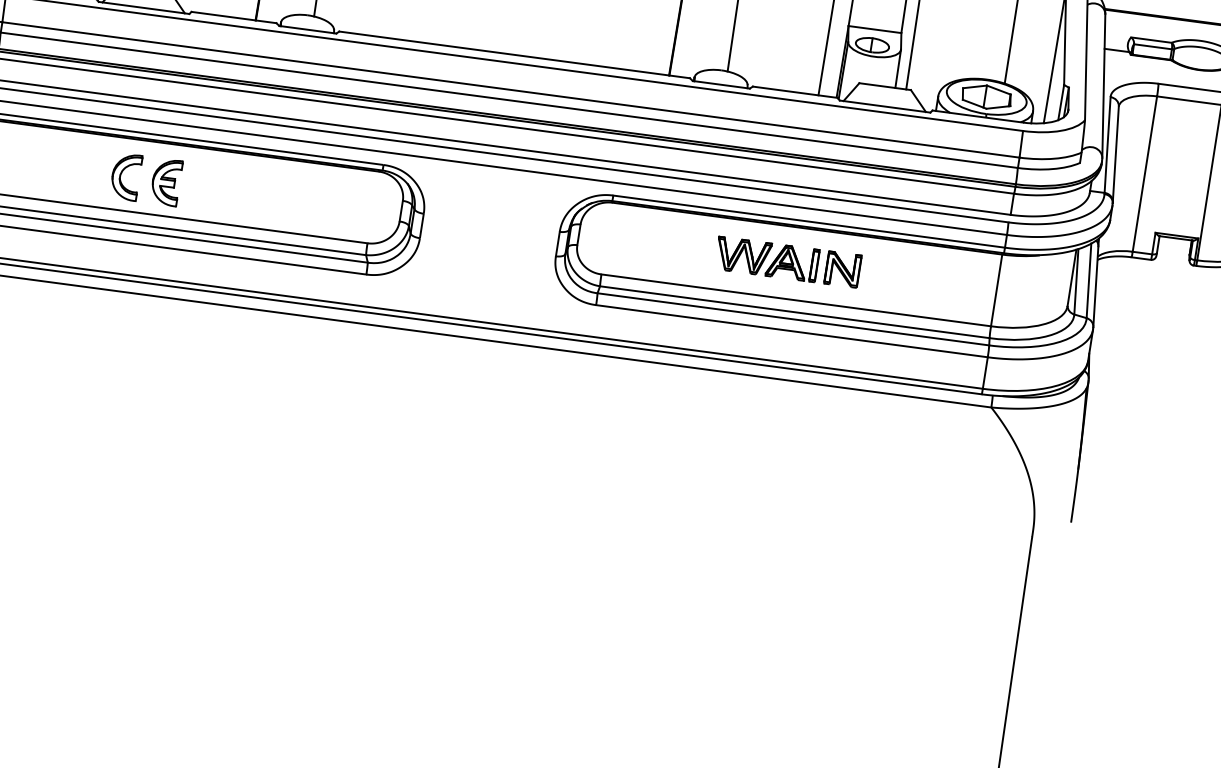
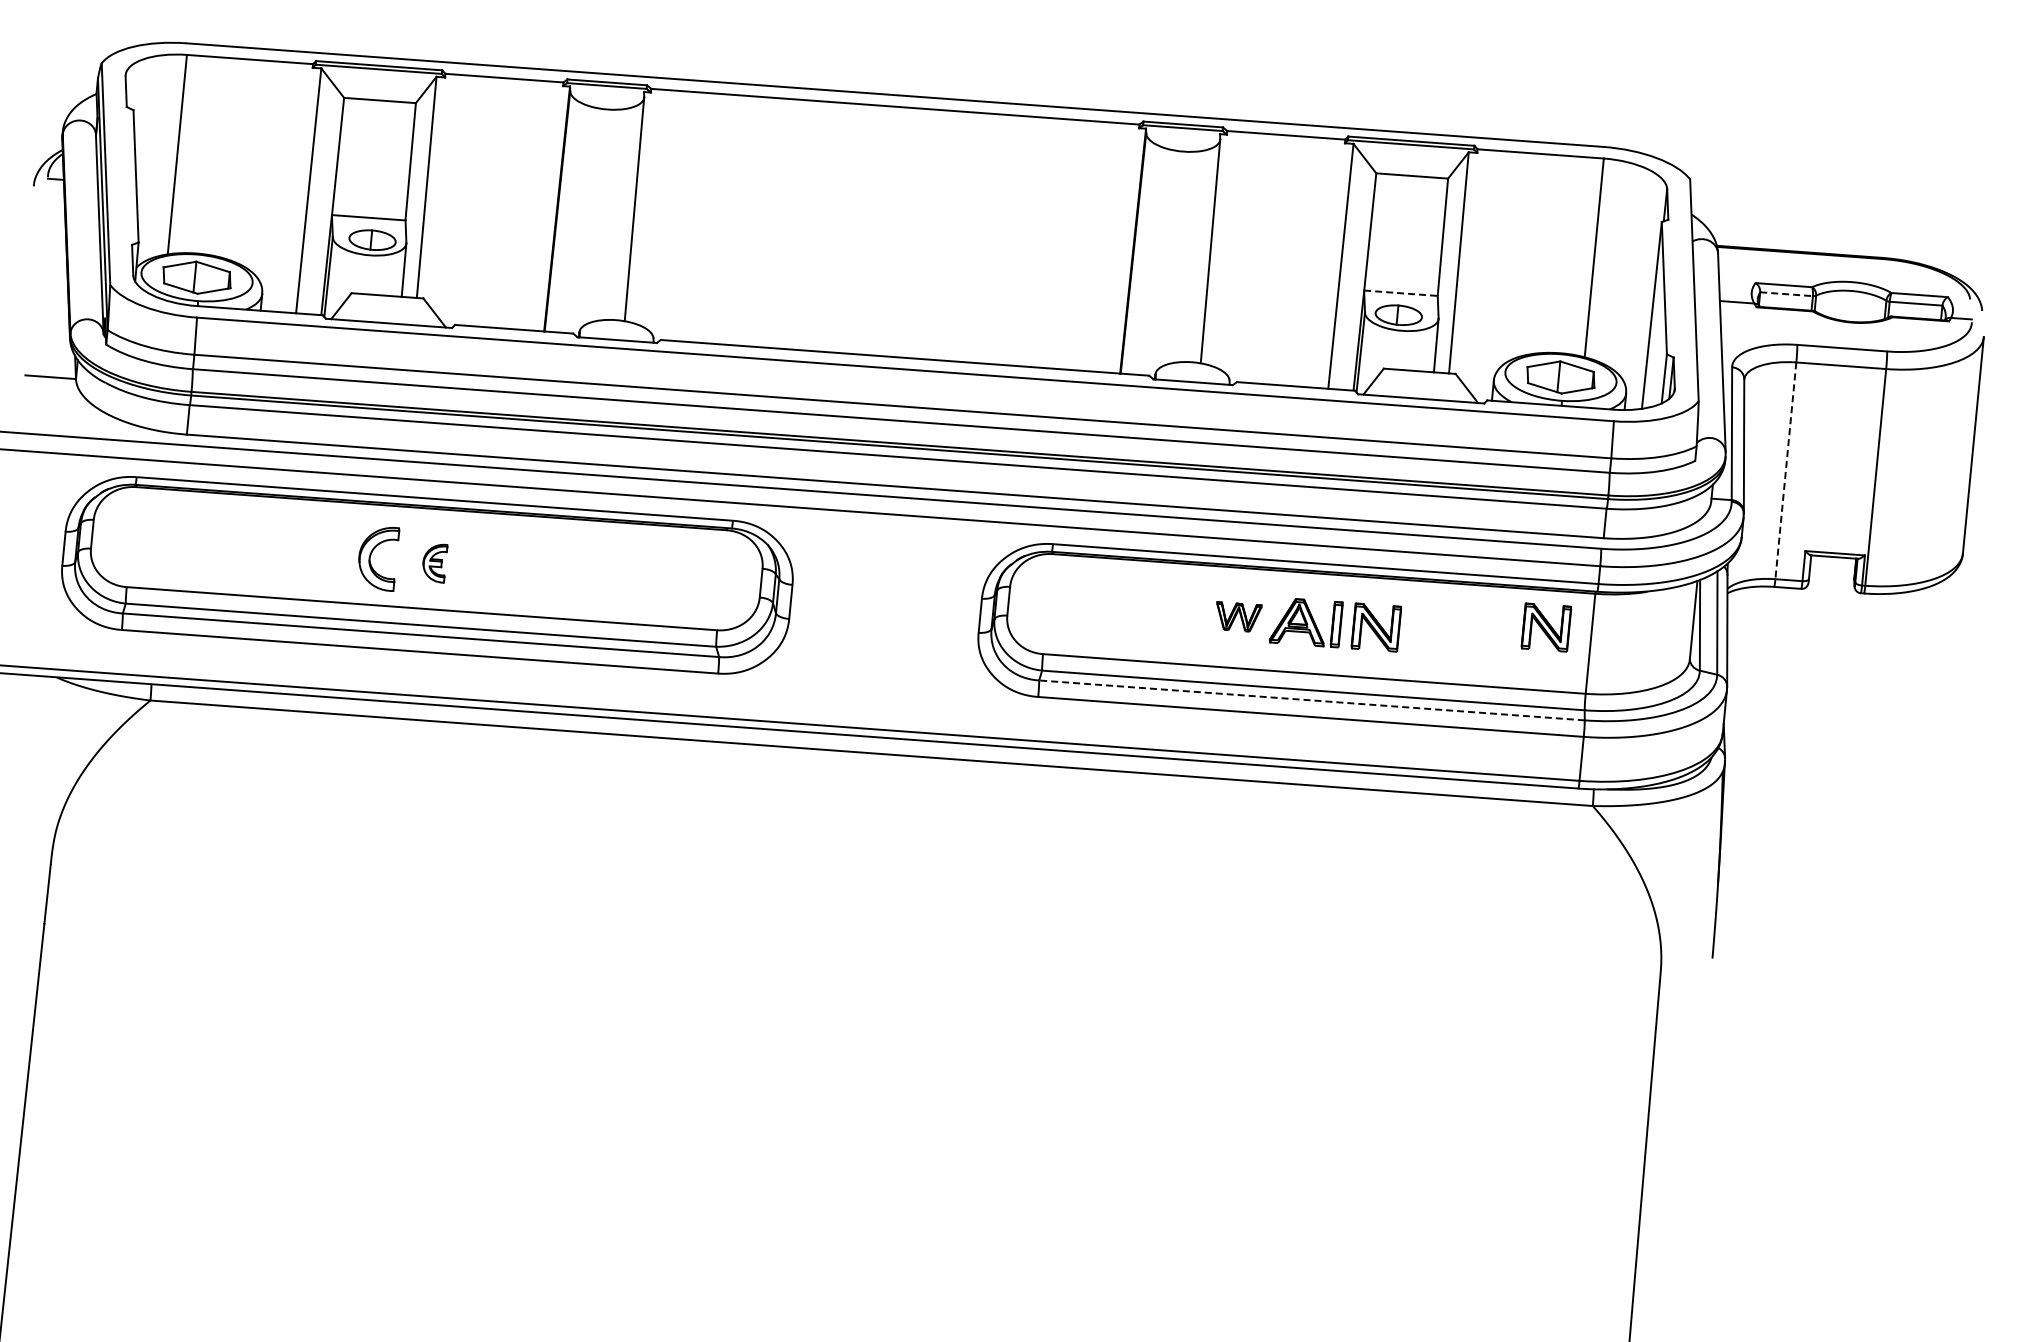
line: (874, 29) -> (1400, 293), solid -> dashed
line: (1153, 47) -> (1787, 294), solid -> dashed
line: (1144, 173) -> (1785, 470), solid -> dashed
part: (167, 183) -> (435, 563), size x0.6
part: (744, 255) -> (1239, 616), size x0.6
part: (964, 276) -> (1545, 627), added
line: (793, 319) -> (1311, 700), solid -> dashed

